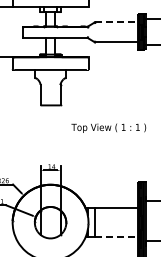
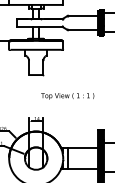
line: (116, 22) -> (83, 15), dashed -> solid
text: (108, 127) -> (67, 95), moved
line: (117, 237) -> (83, 169), dashed -> solid

